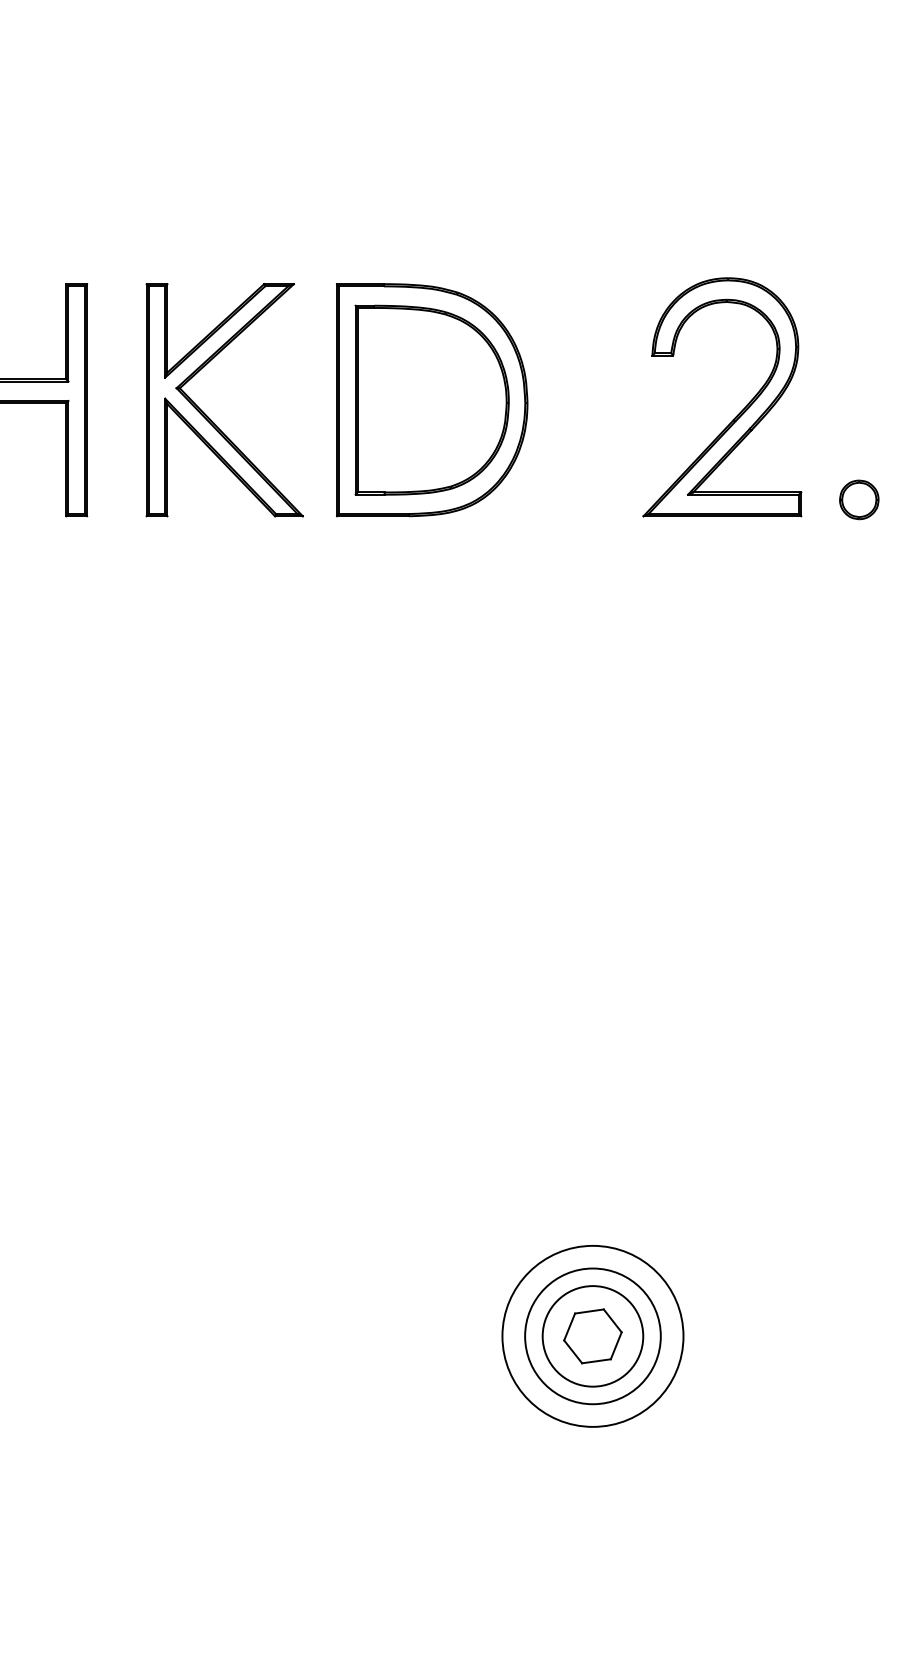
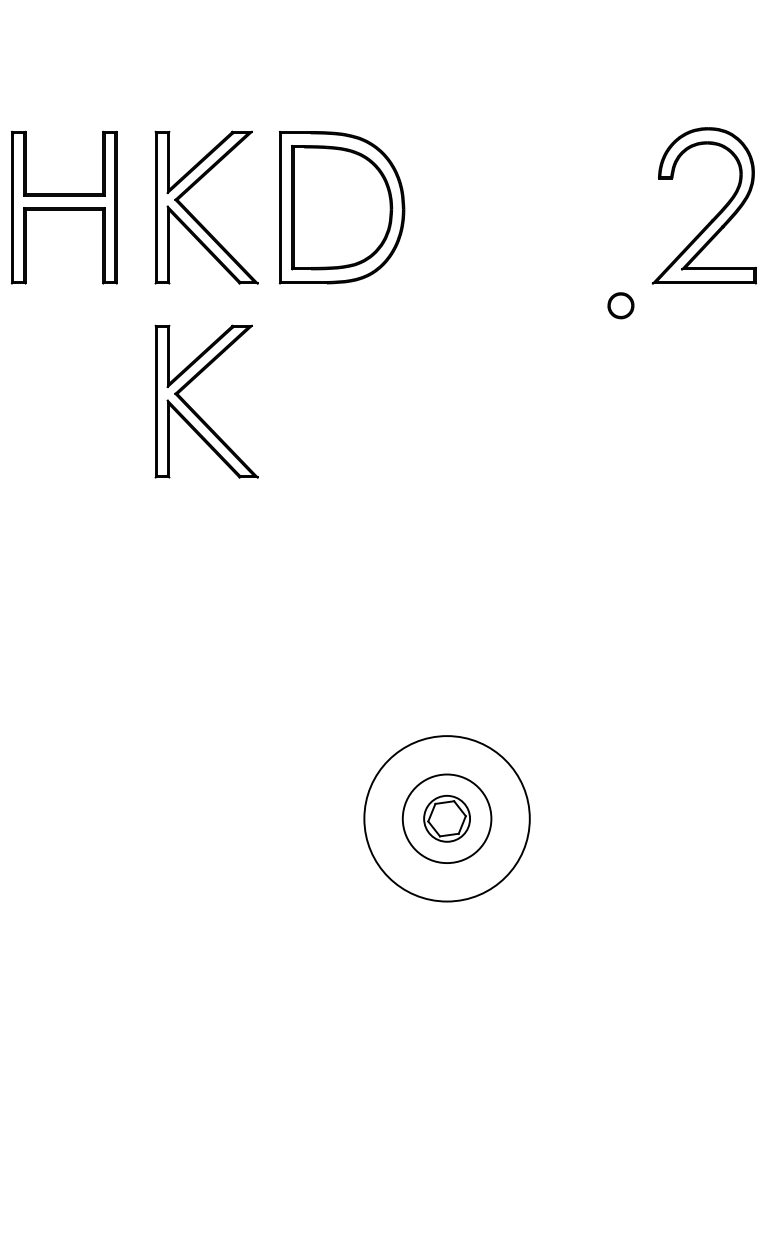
part: (739, 412) -> (542, 215), removed
part: (858, 499) -> (620, 305), moved
part: (207, 712) -> (195, 411), added
circle: (592, 1335) -> (446, 818), size x0.7
circle: (593, 1335) -> (447, 818), size x1.4

